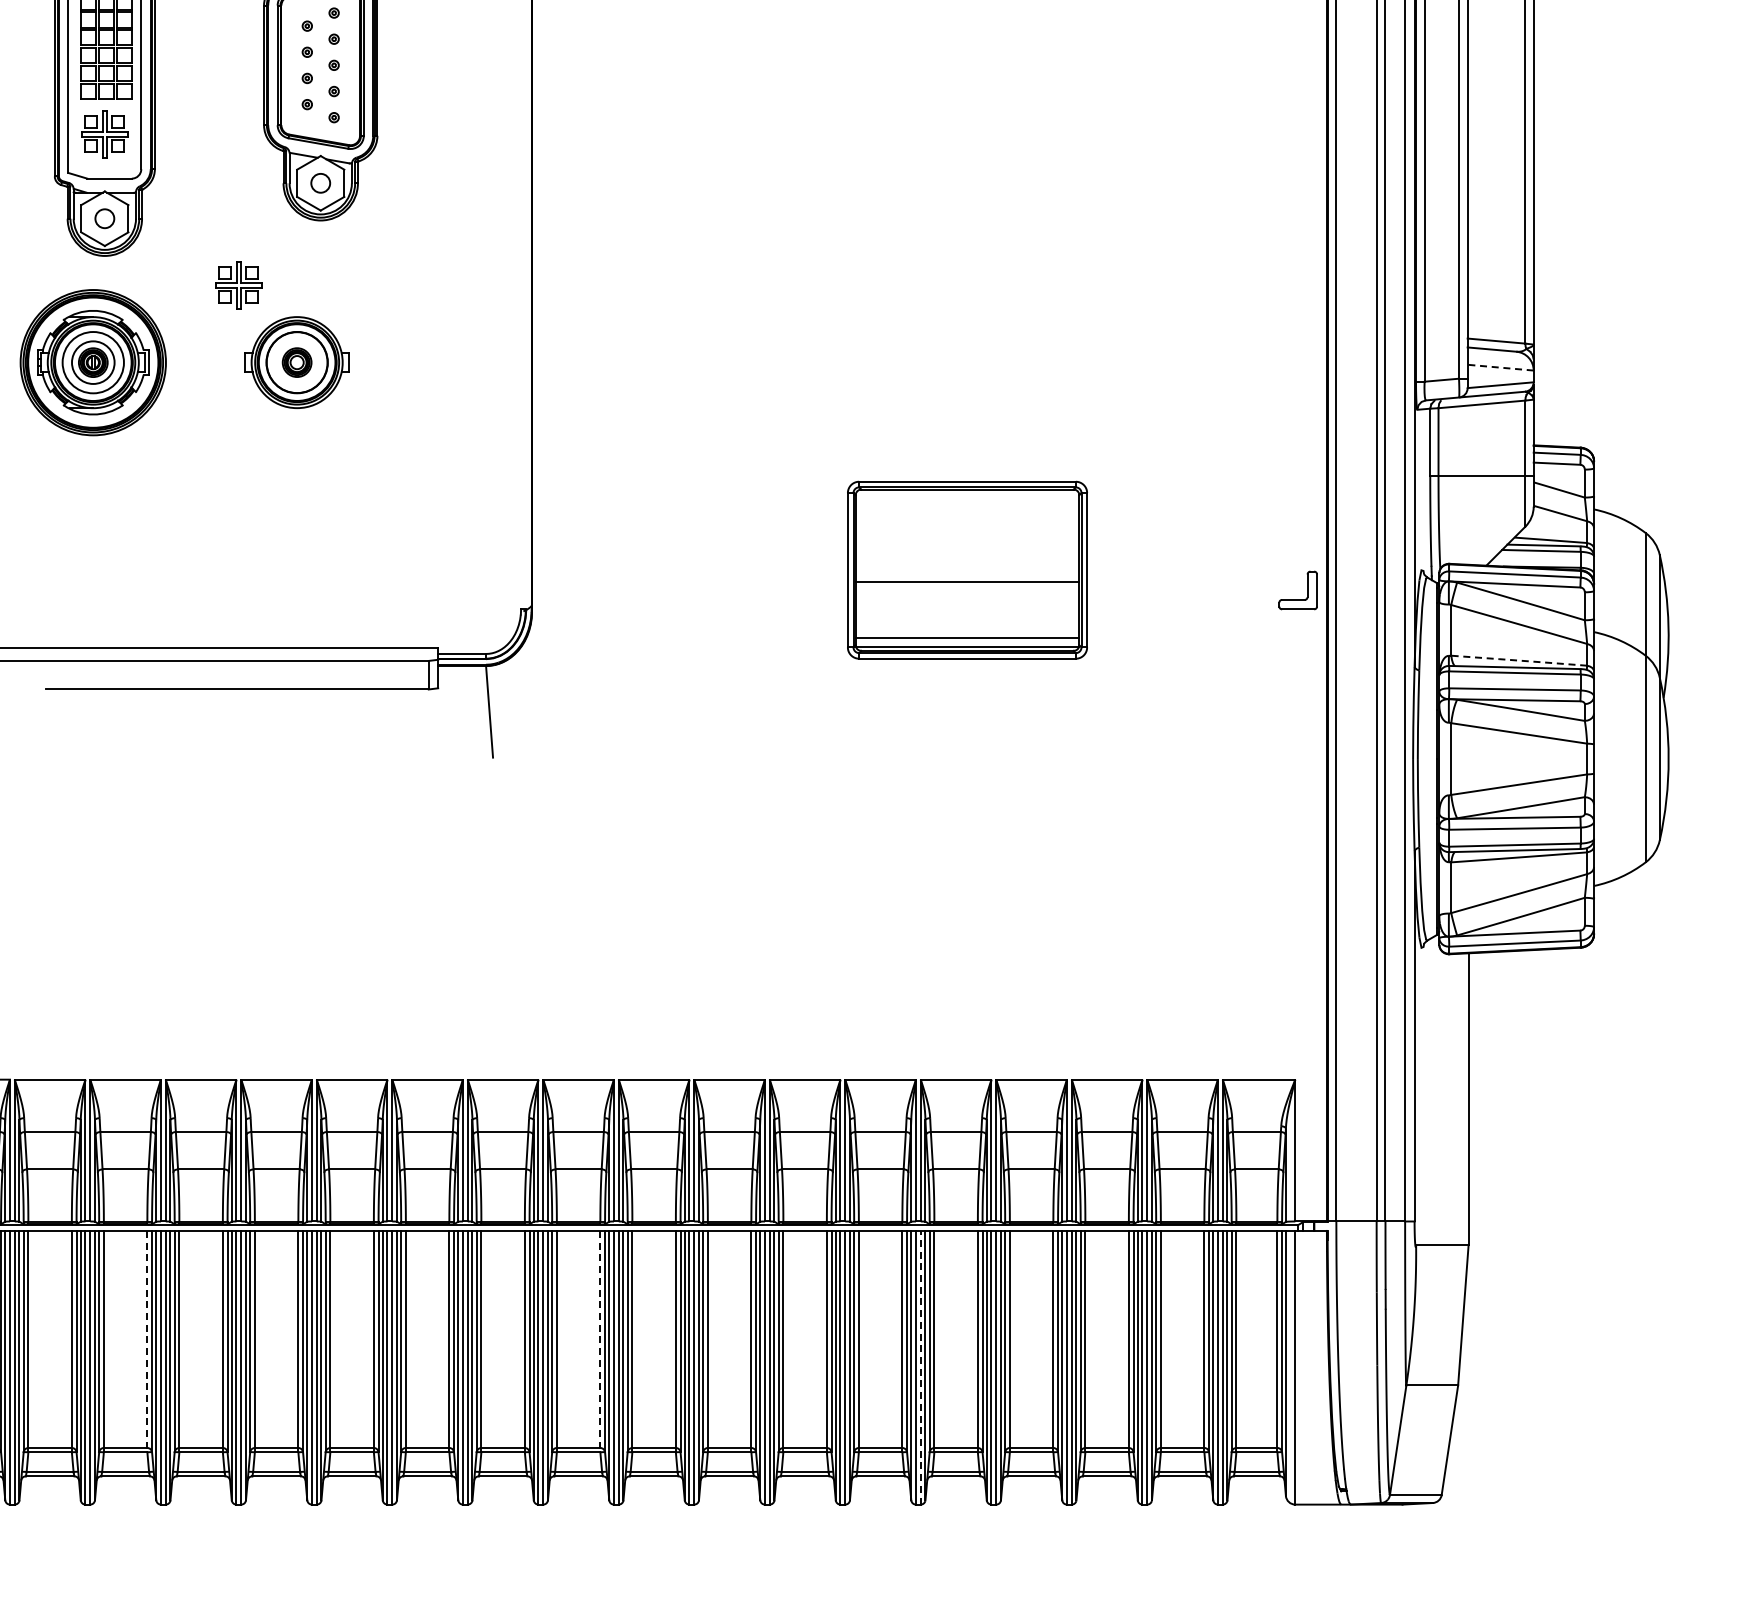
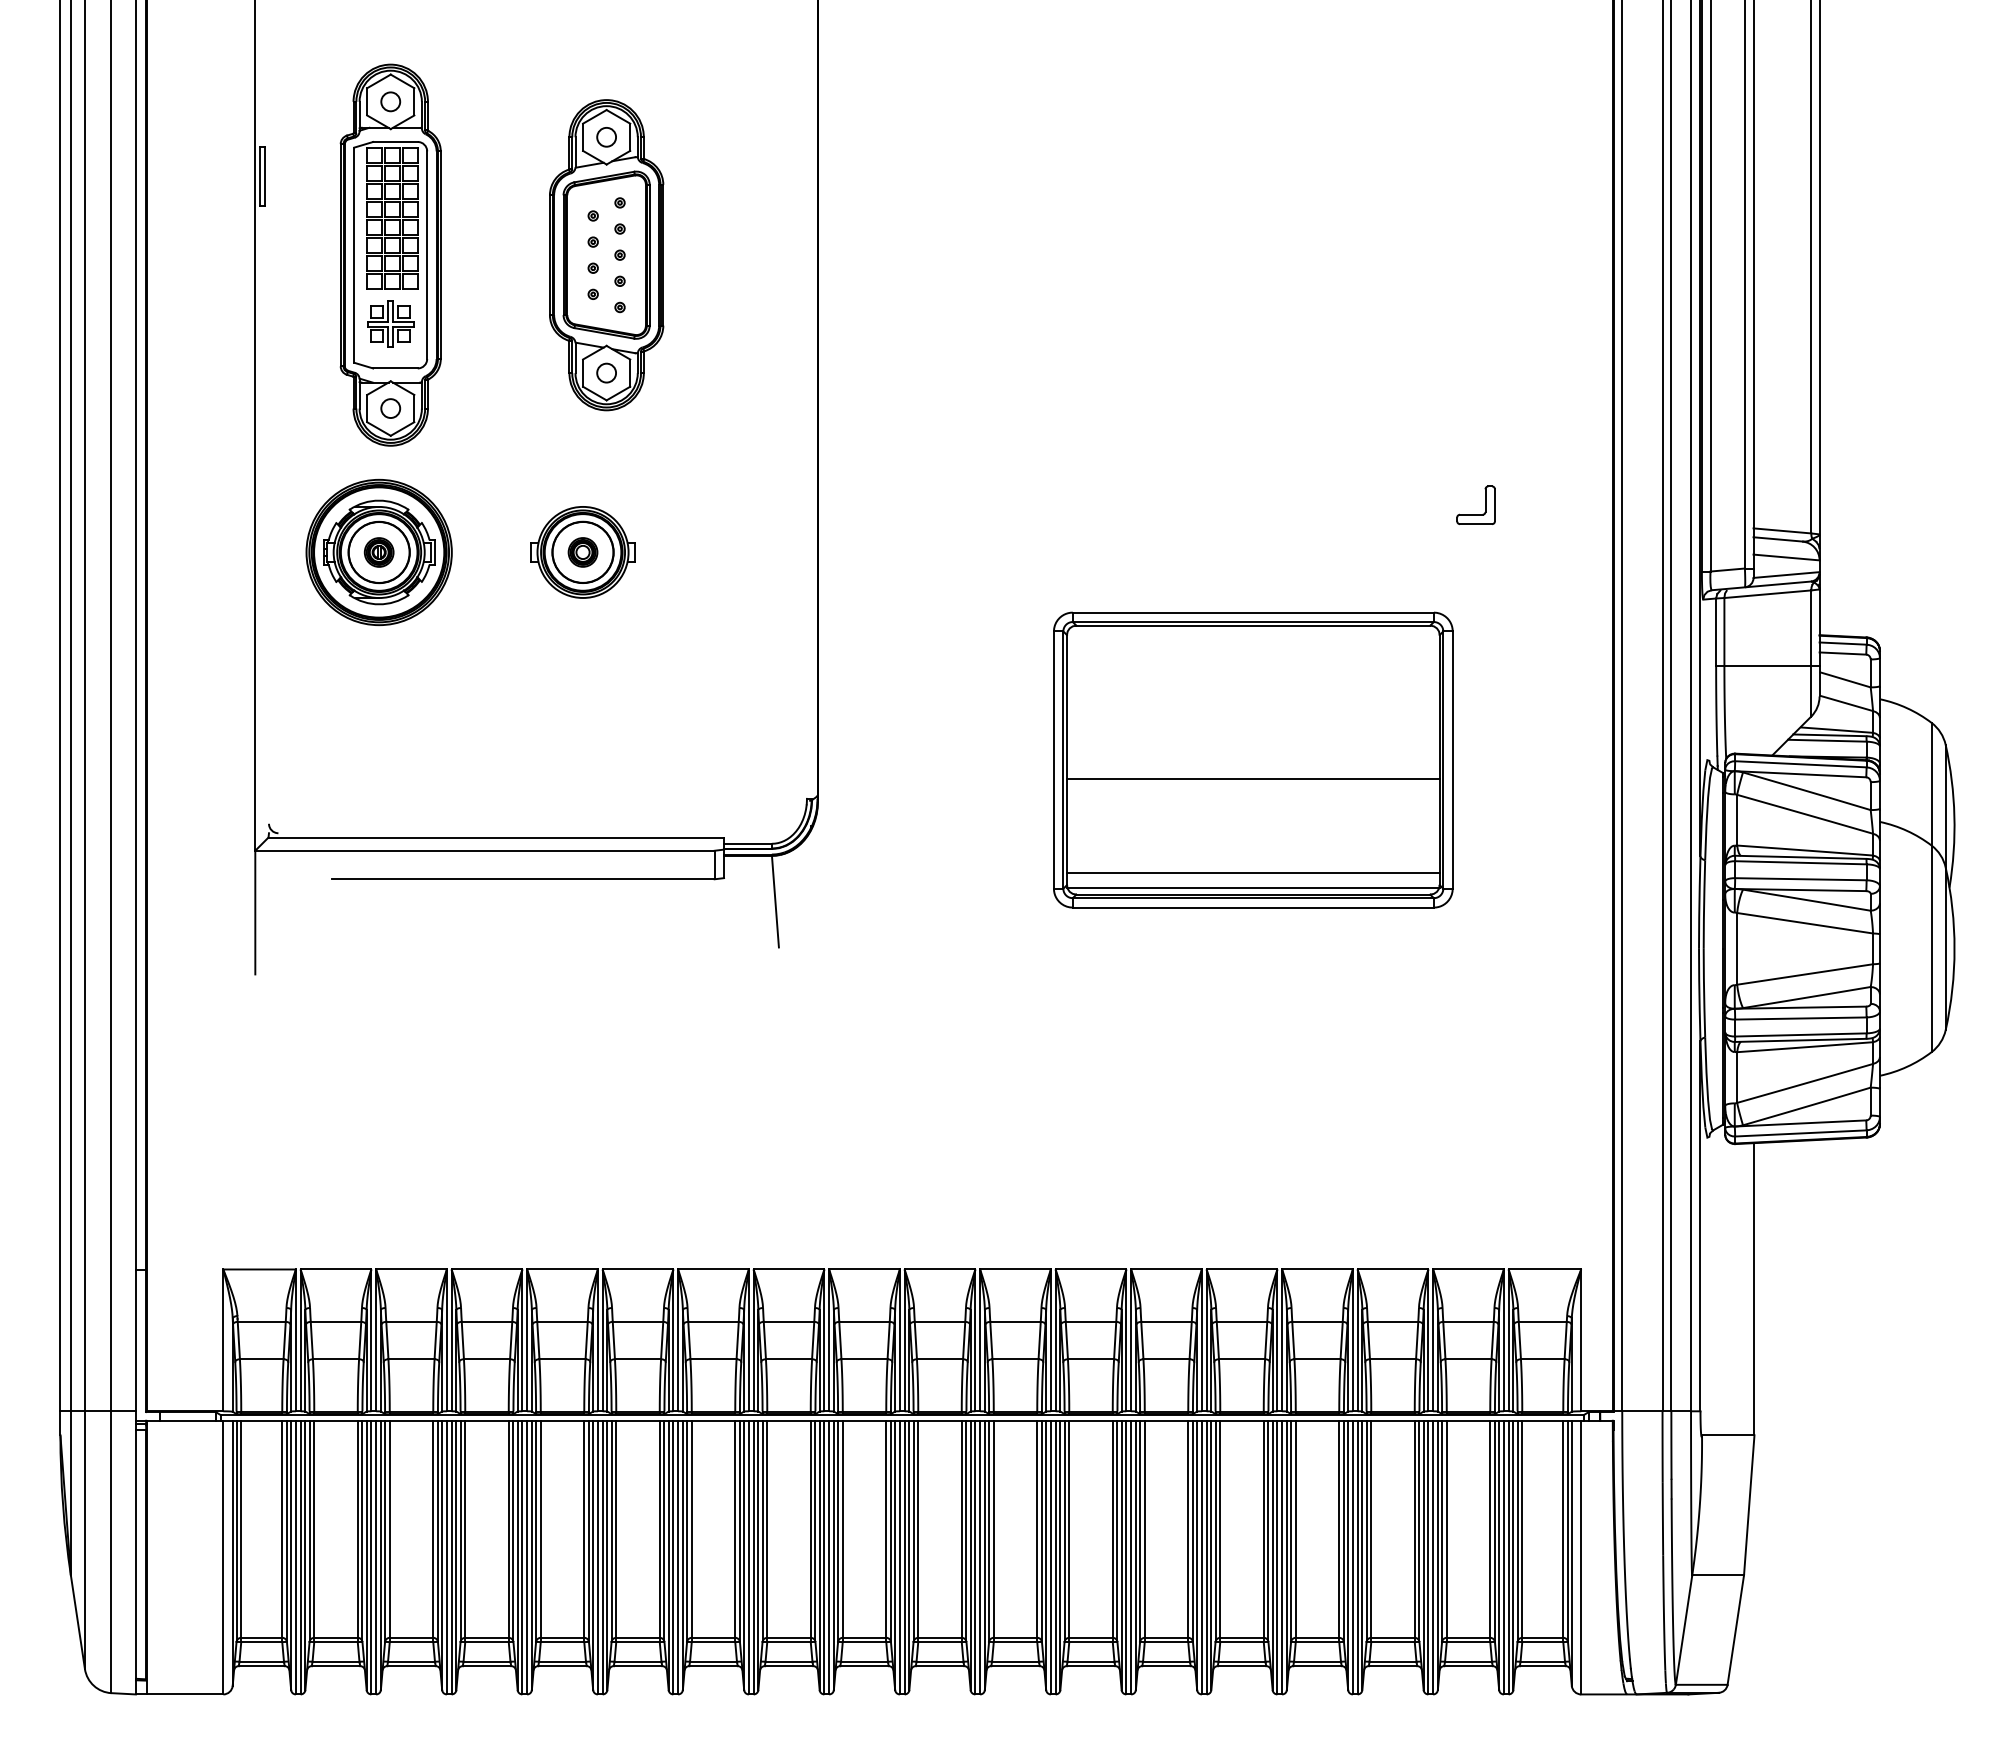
part: (238, 284) -> (524, 474), removed
circle: (92, 362) -> (378, 552), size x1.43
line: (1500, 367) -> (1786, 557), dashed -> solid
part: (967, 569) -> (1253, 759), size x1.67
part: (1307, 589) -> (1485, 504), moved
line: (1519, 660) -> (1805, 850), dashed -> solid
line: (147, 1341) -> (433, 1531), dashed -> solid
line: (600, 1341) -> (886, 1531), dashed -> solid
line: (920, 1367) -> (1206, 1557), dashed -> solid

